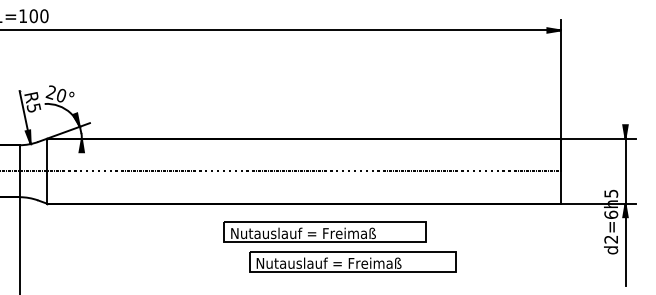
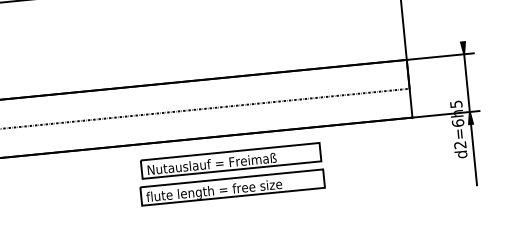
part: (324, 231) -> (230, 160), moved
text: (331, 263) -> (213, 190), Nutauslauf = Freimaß -> flute length = free size

